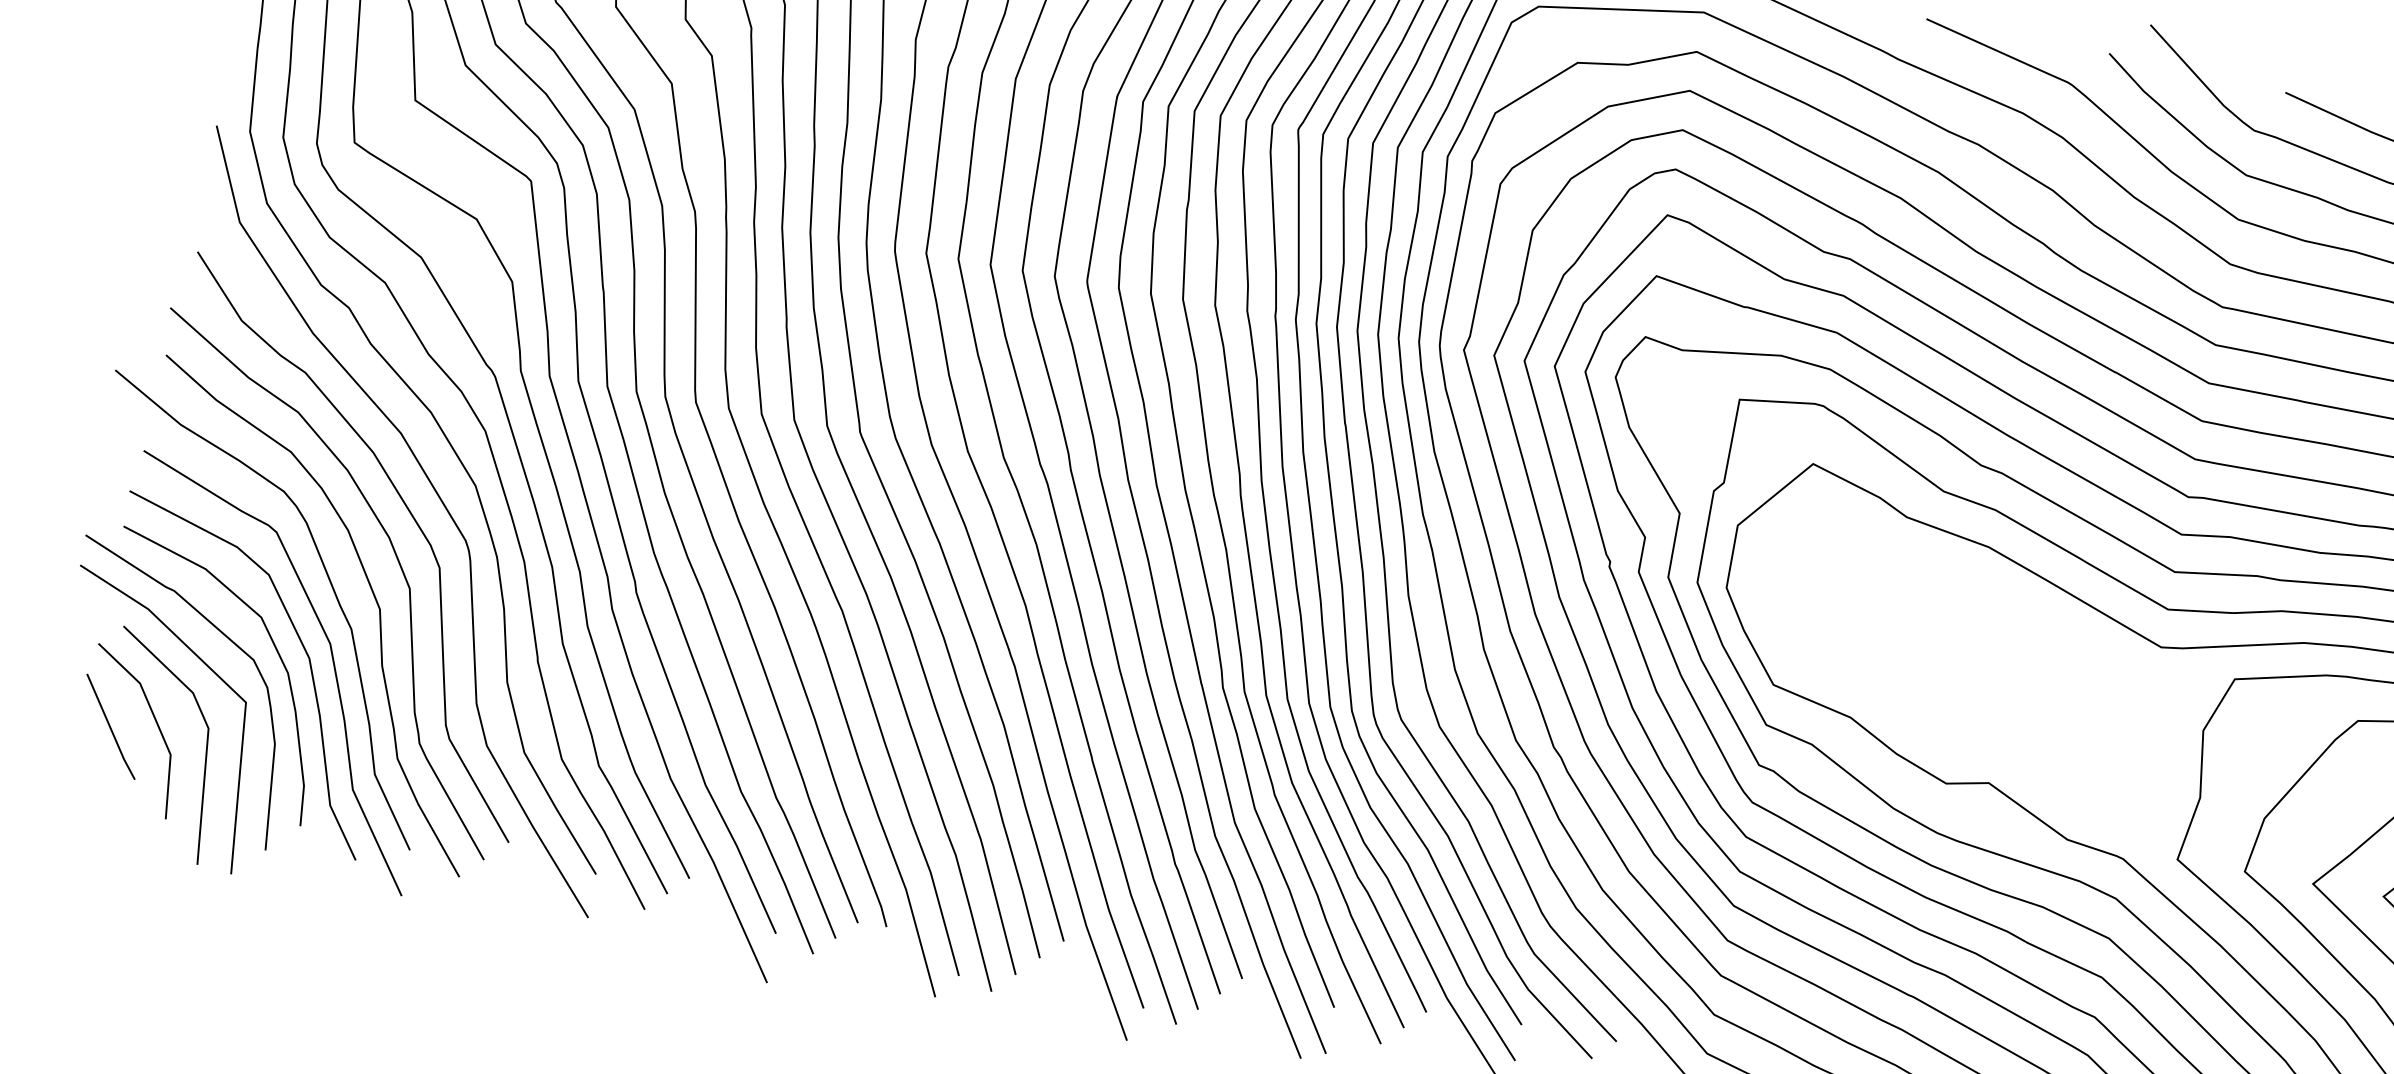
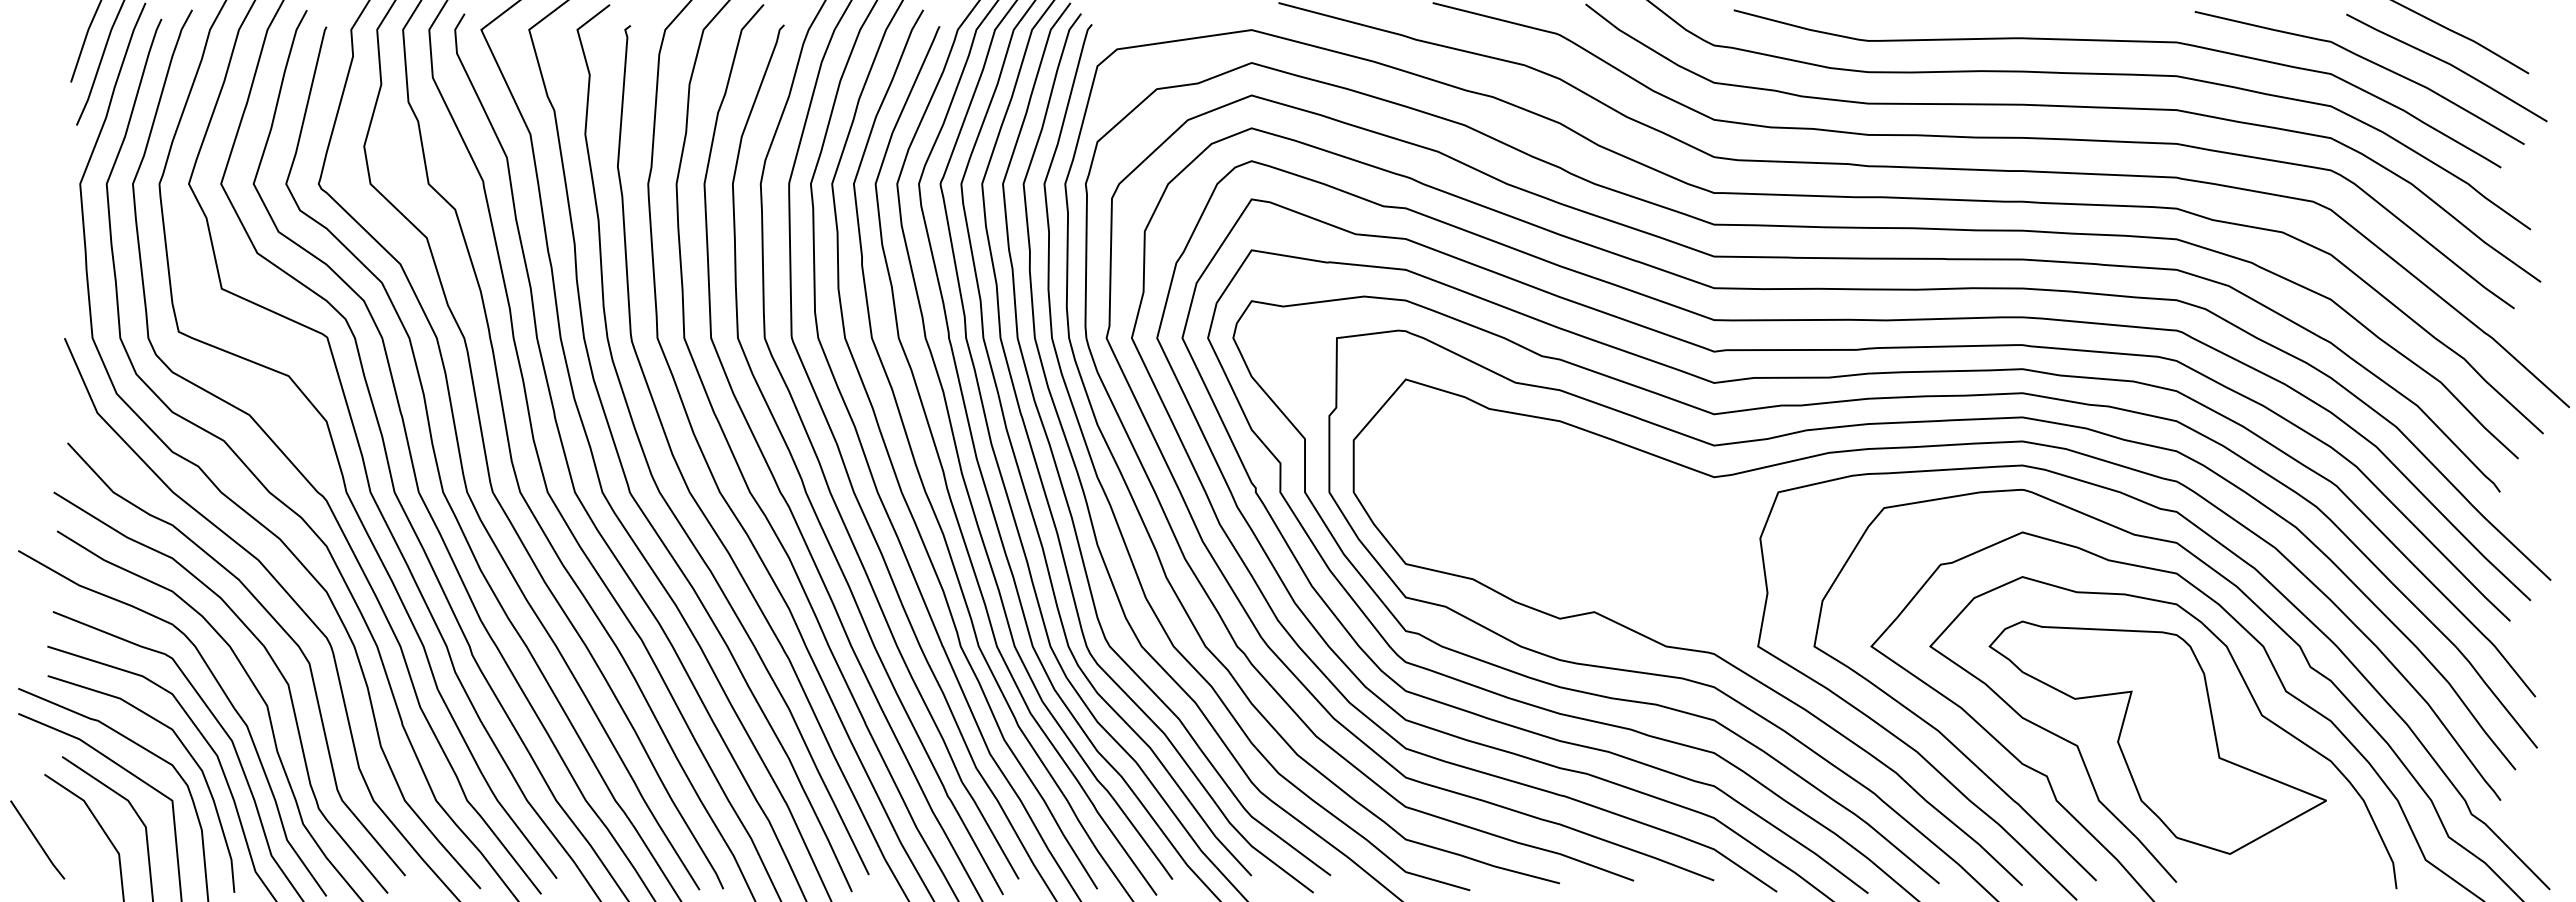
line: (110, 726) -> (37, 839), moved

